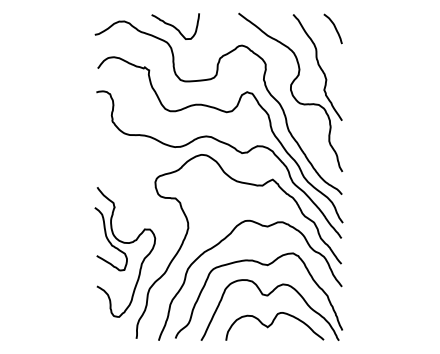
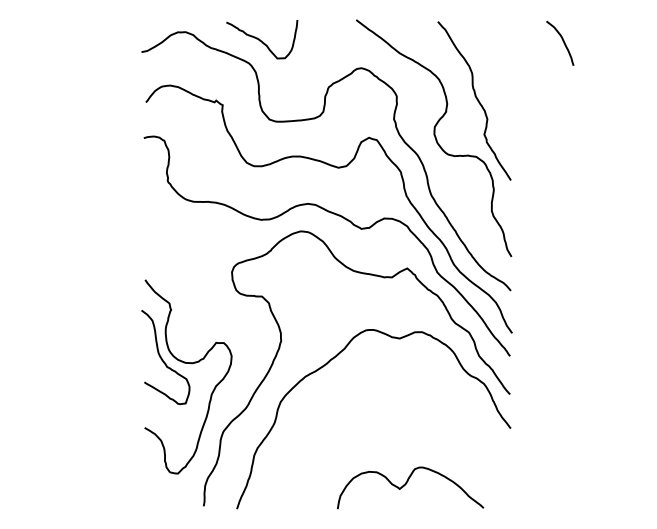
curve: (334, 28) -> (562, 42), moved
part: (259, 296) -> (387, 443), removed

